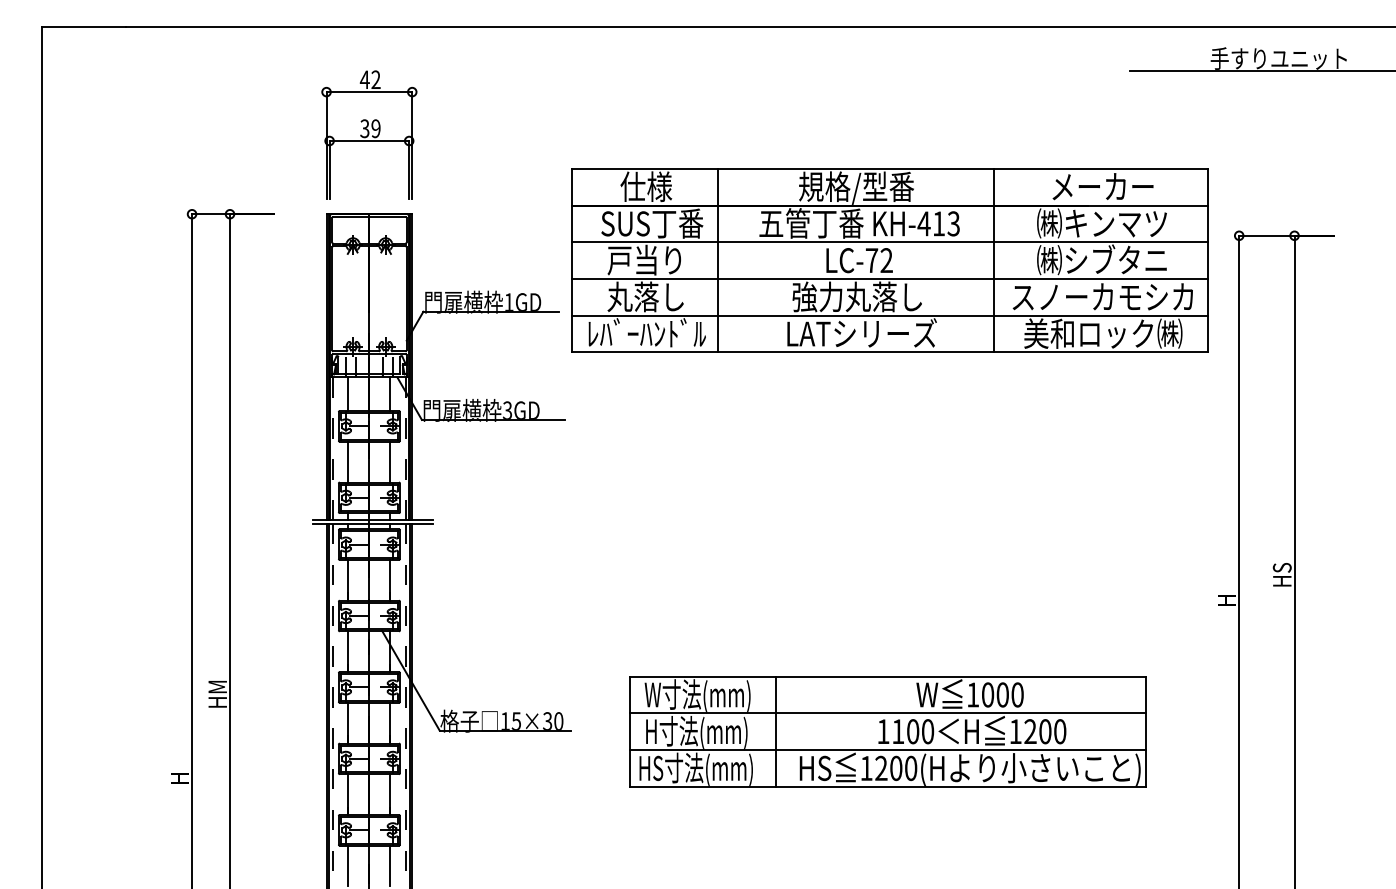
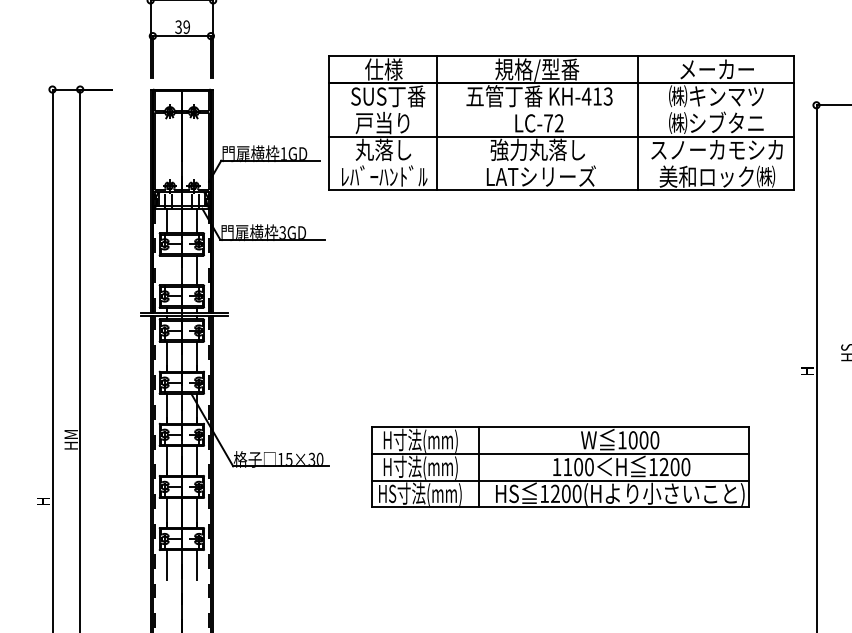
line: (889, 242) -> (561, 110), removed
line: (889, 315) -> (561, 163), removed
line: (348, 461) -> (166, 269), removed
text: (697, 695) -> (421, 440), W寸法(mm) -> H寸法(mm)

